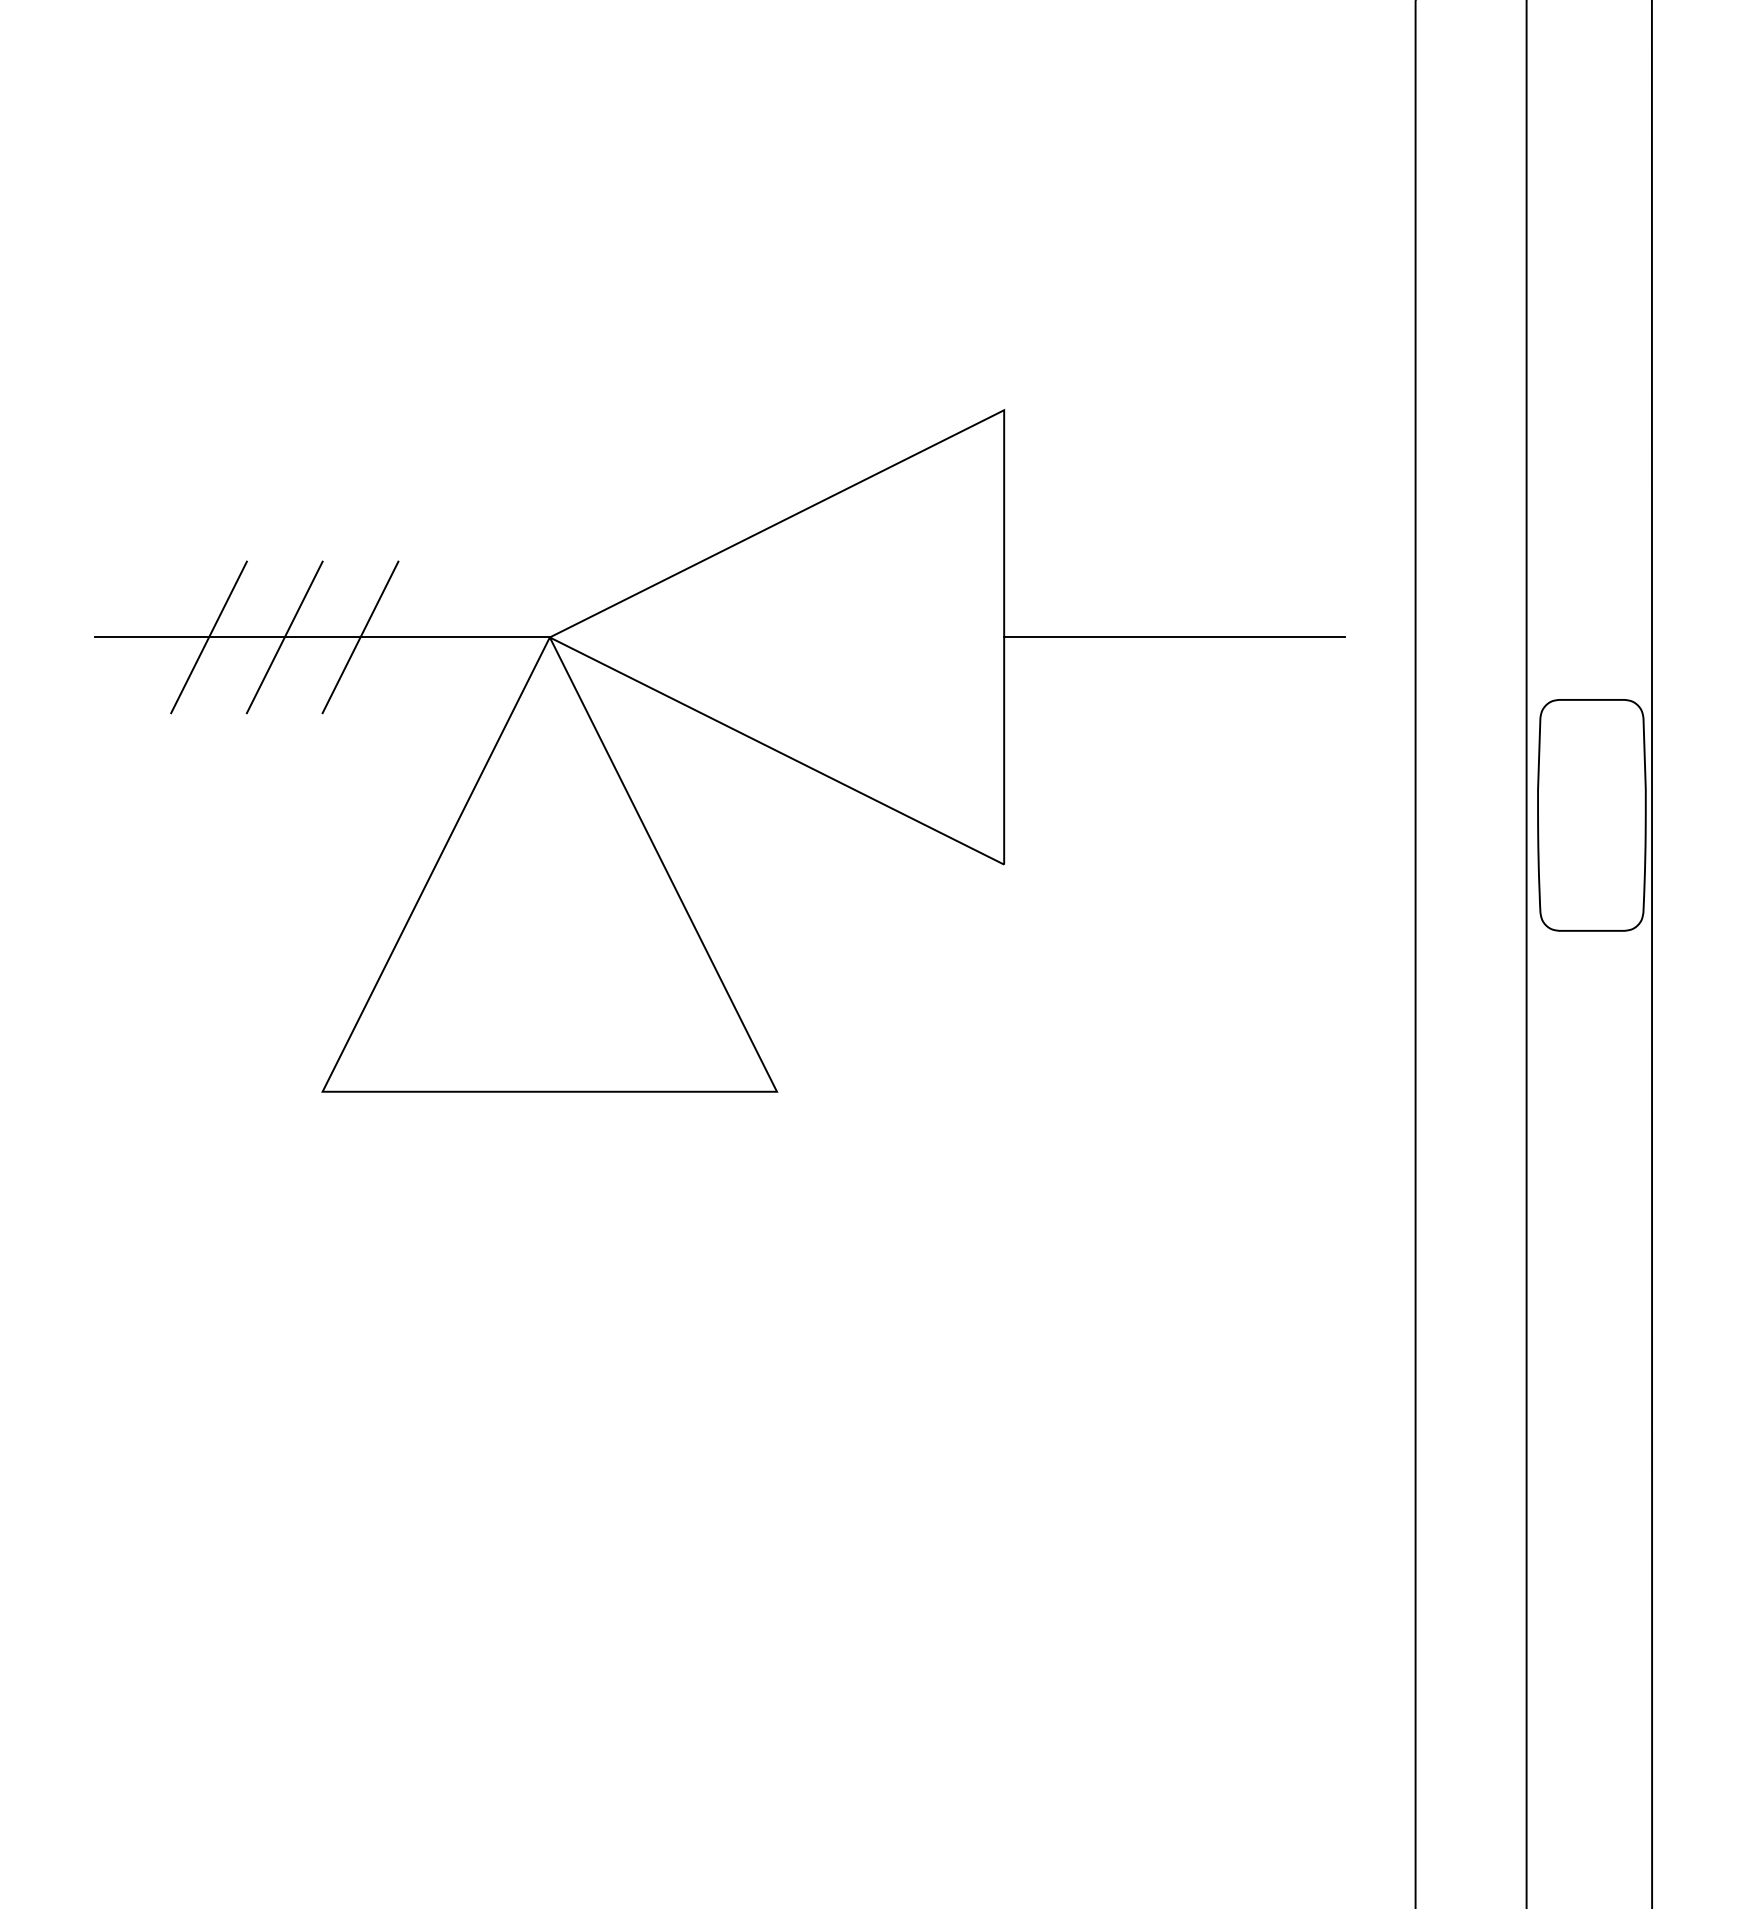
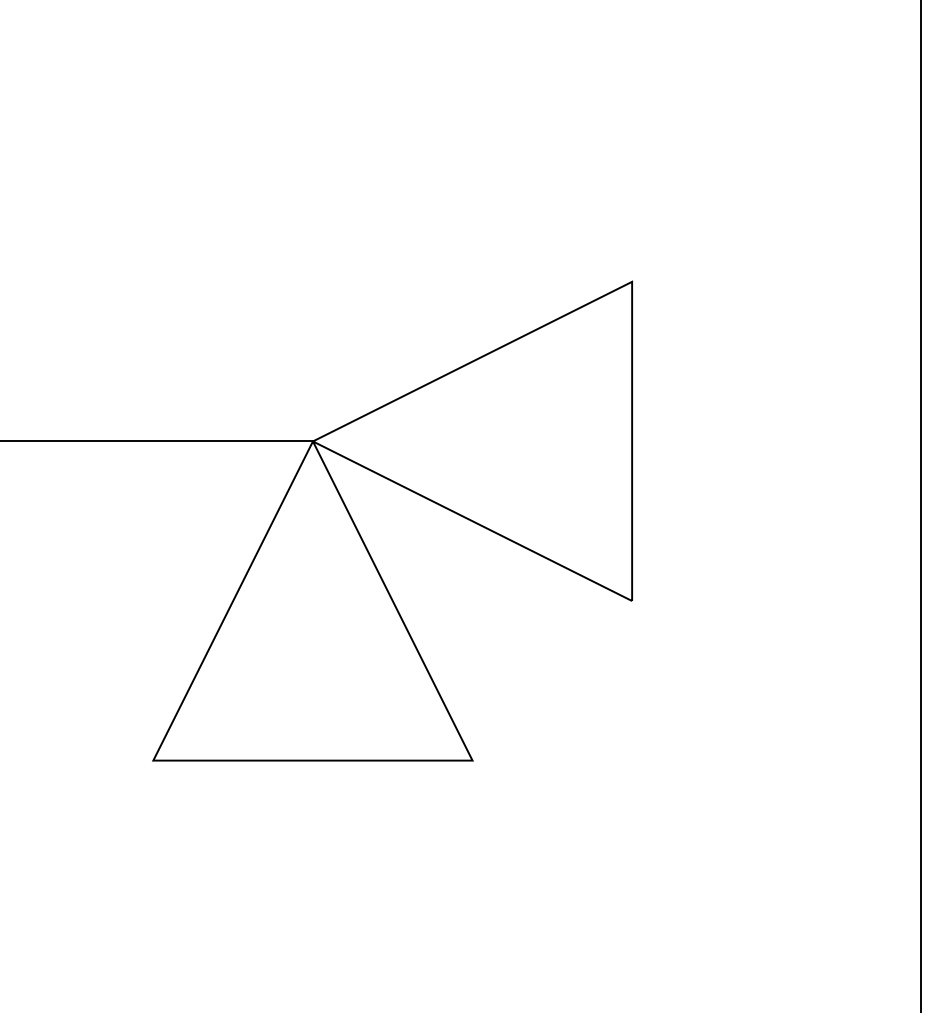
line: (208, 637) -> (73, 441), removed
line: (284, 637) -> (126, 441), removed
line: (360, 637) -> (179, 441), removed
line: (1174, 637) -> (751, 441), removed

